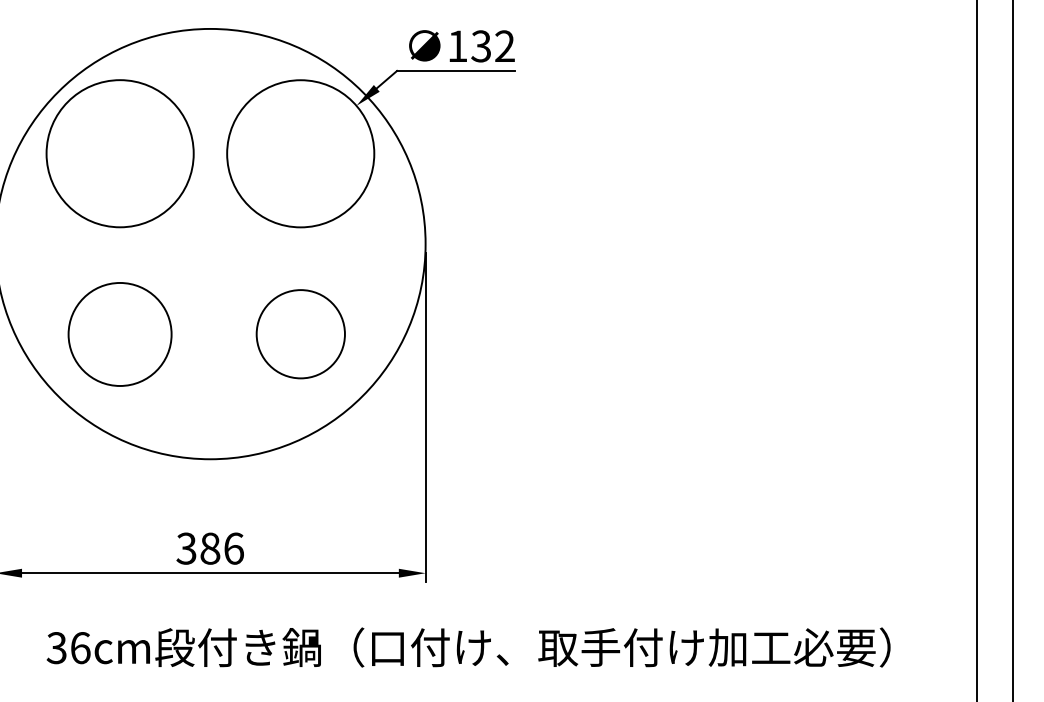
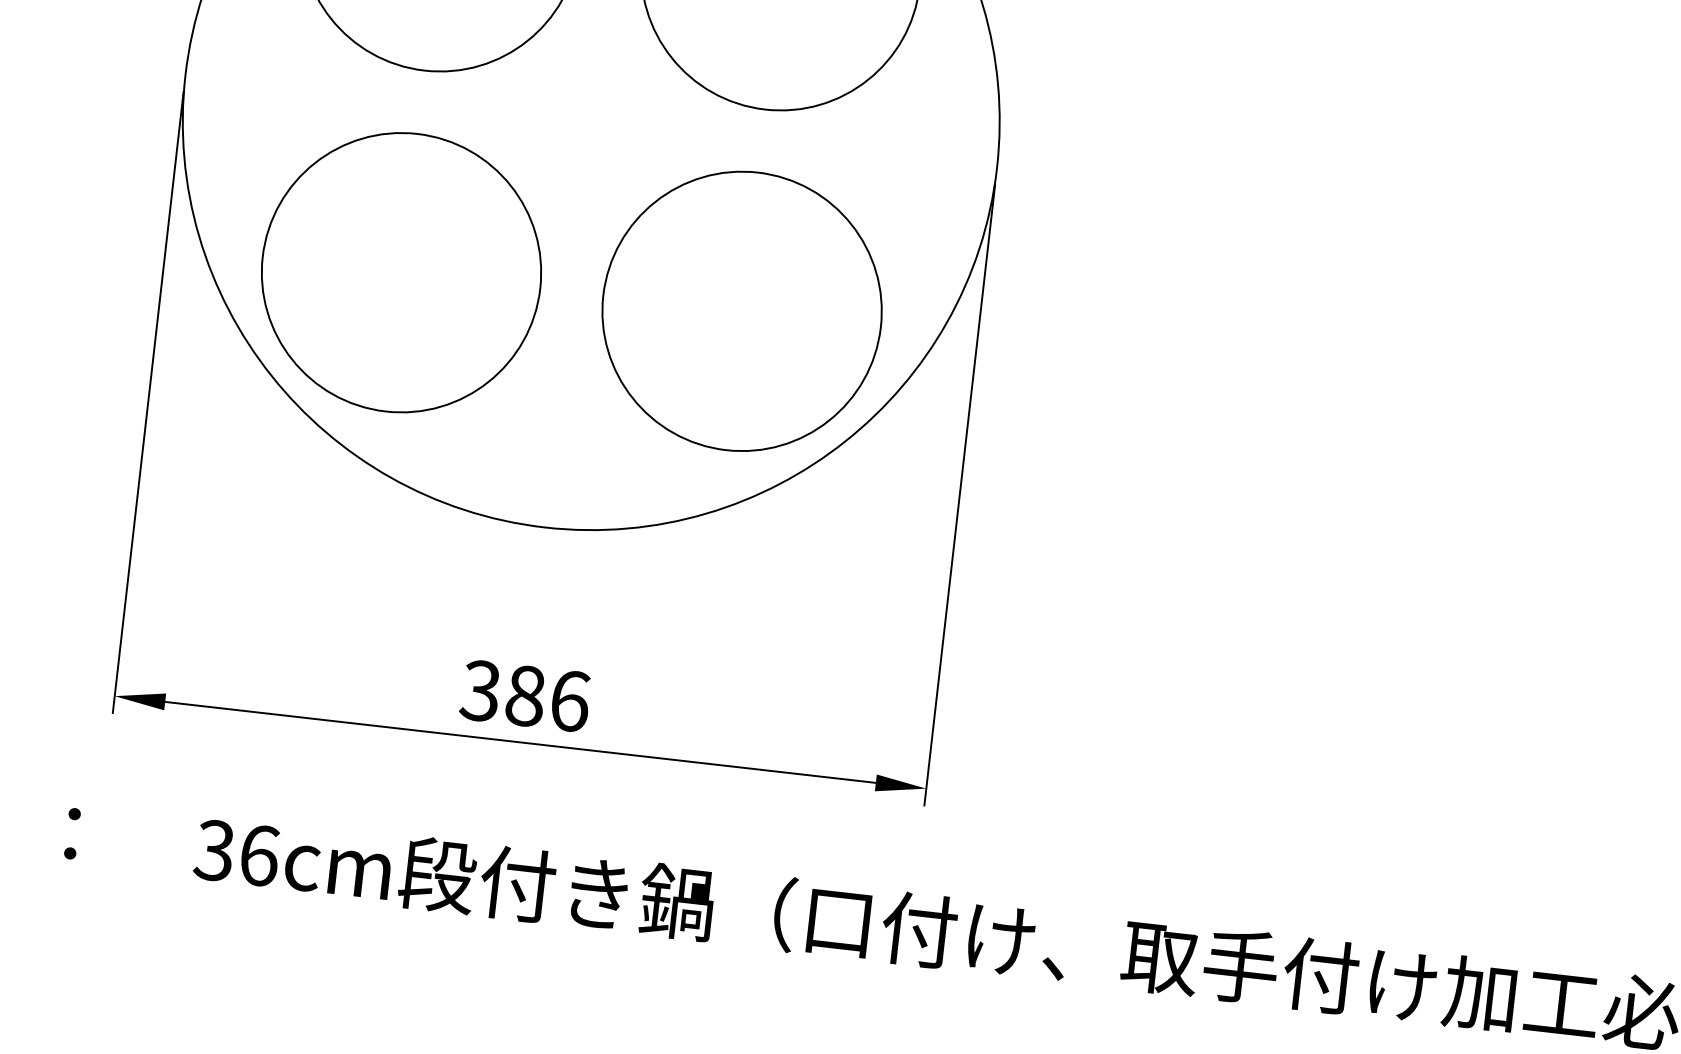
circle: (300, 333) -> (741, 309), size x1.67
circle: (119, 334) -> (400, 272), size x1.43

